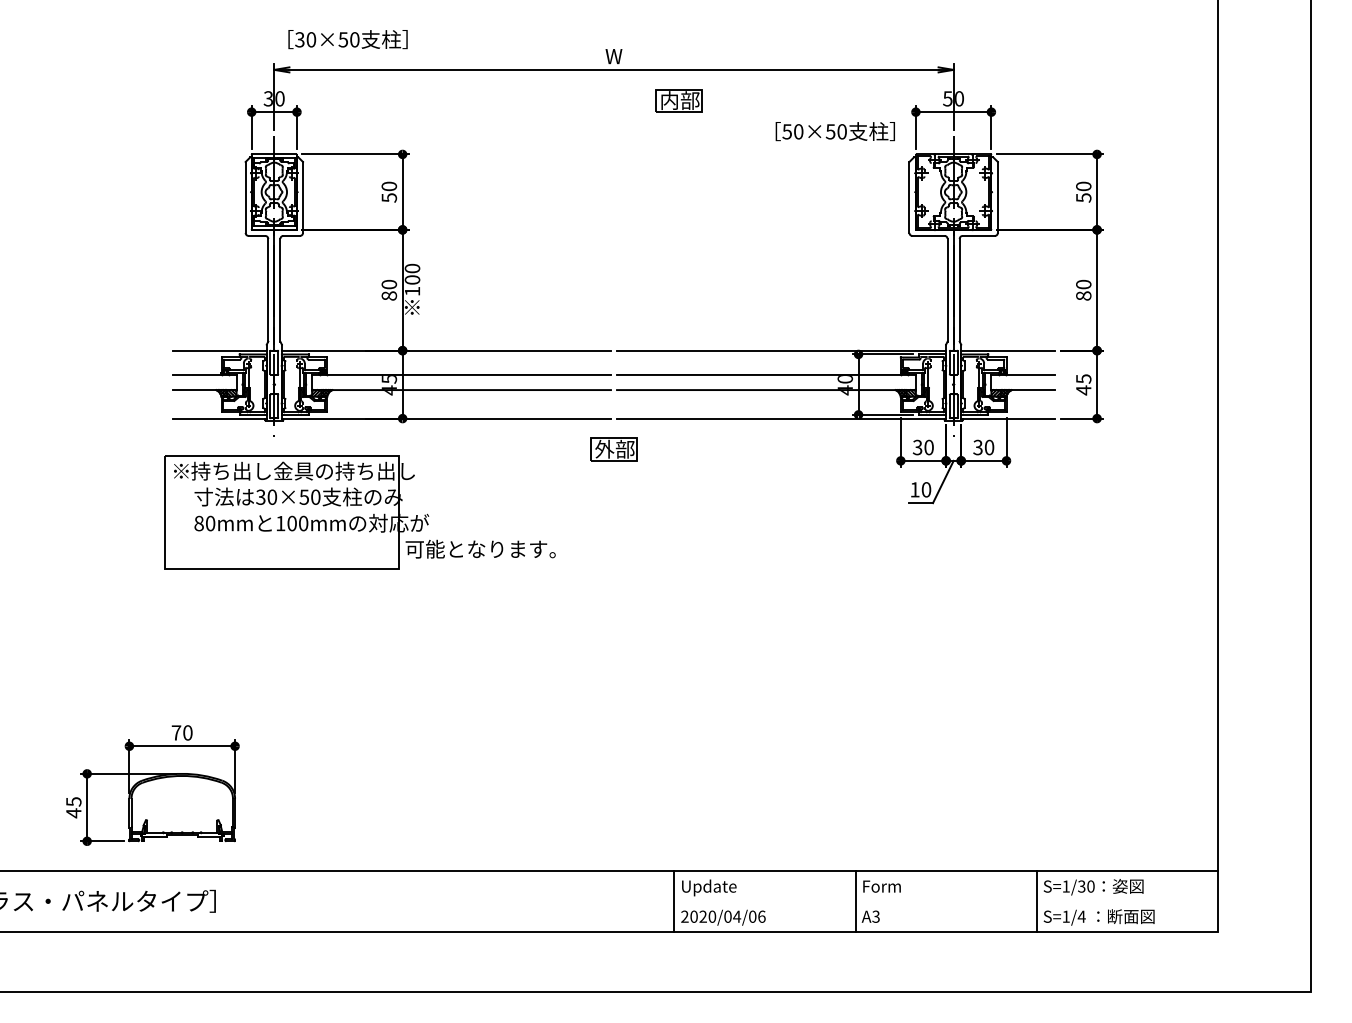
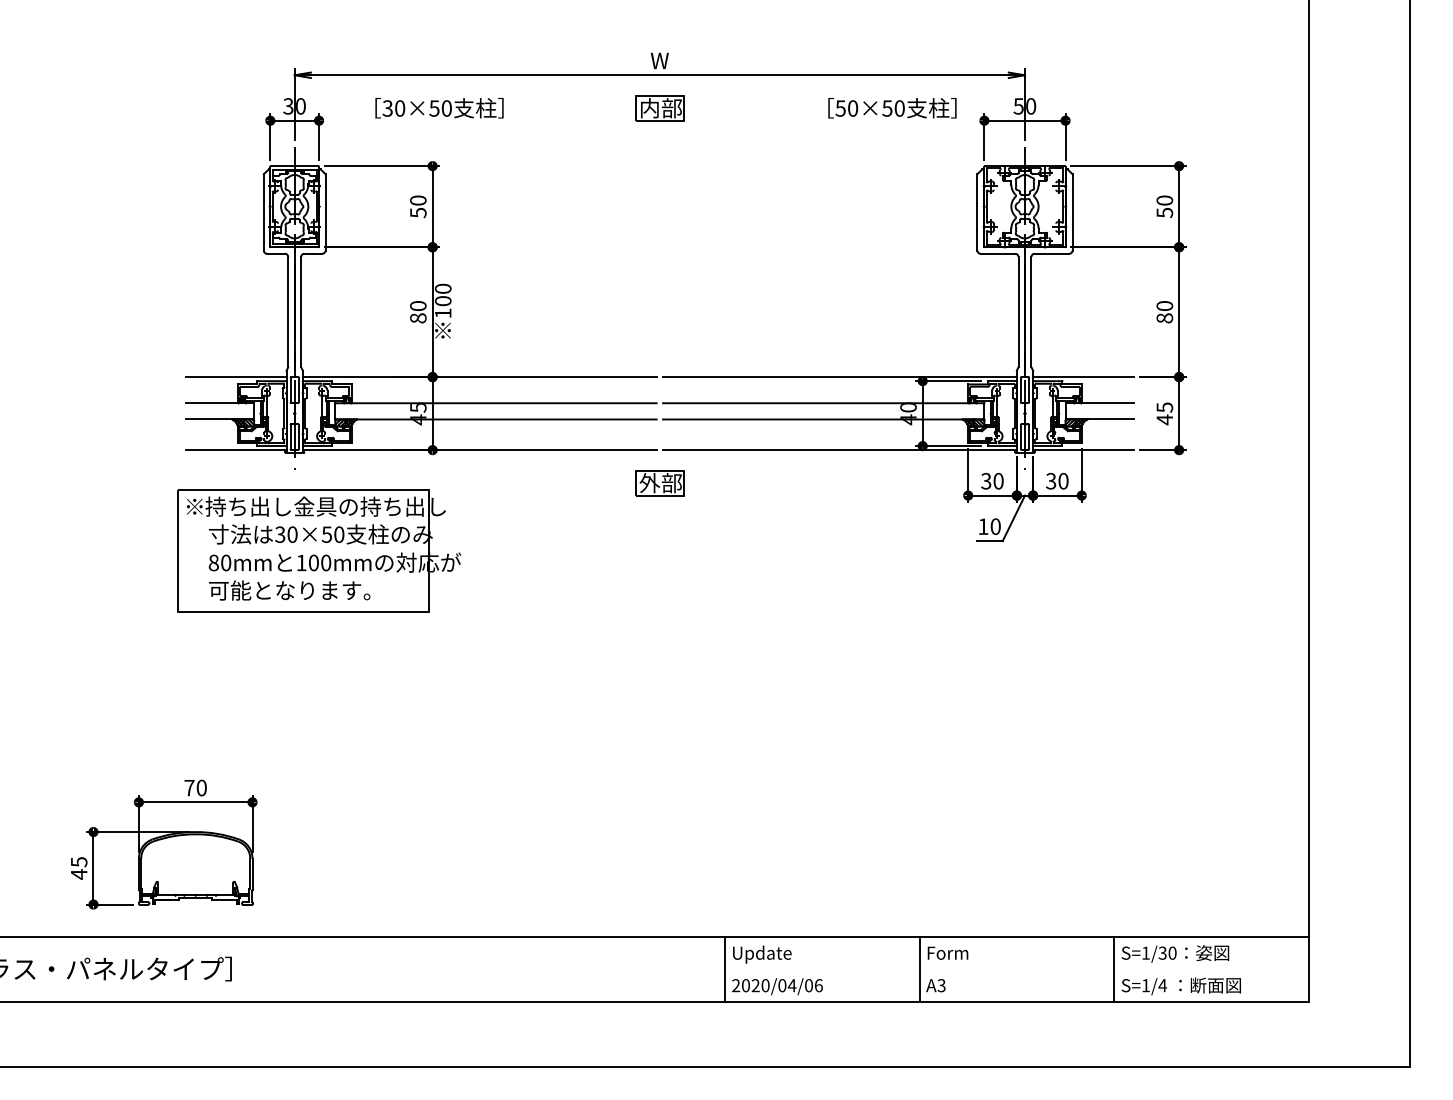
text: (347, 39) -> (438, 108), moved
part: (678, 100) -> (659, 108), moved
text: (834, 131) -> (891, 108), moved
text: (480, 548) -> (289, 589), moved

